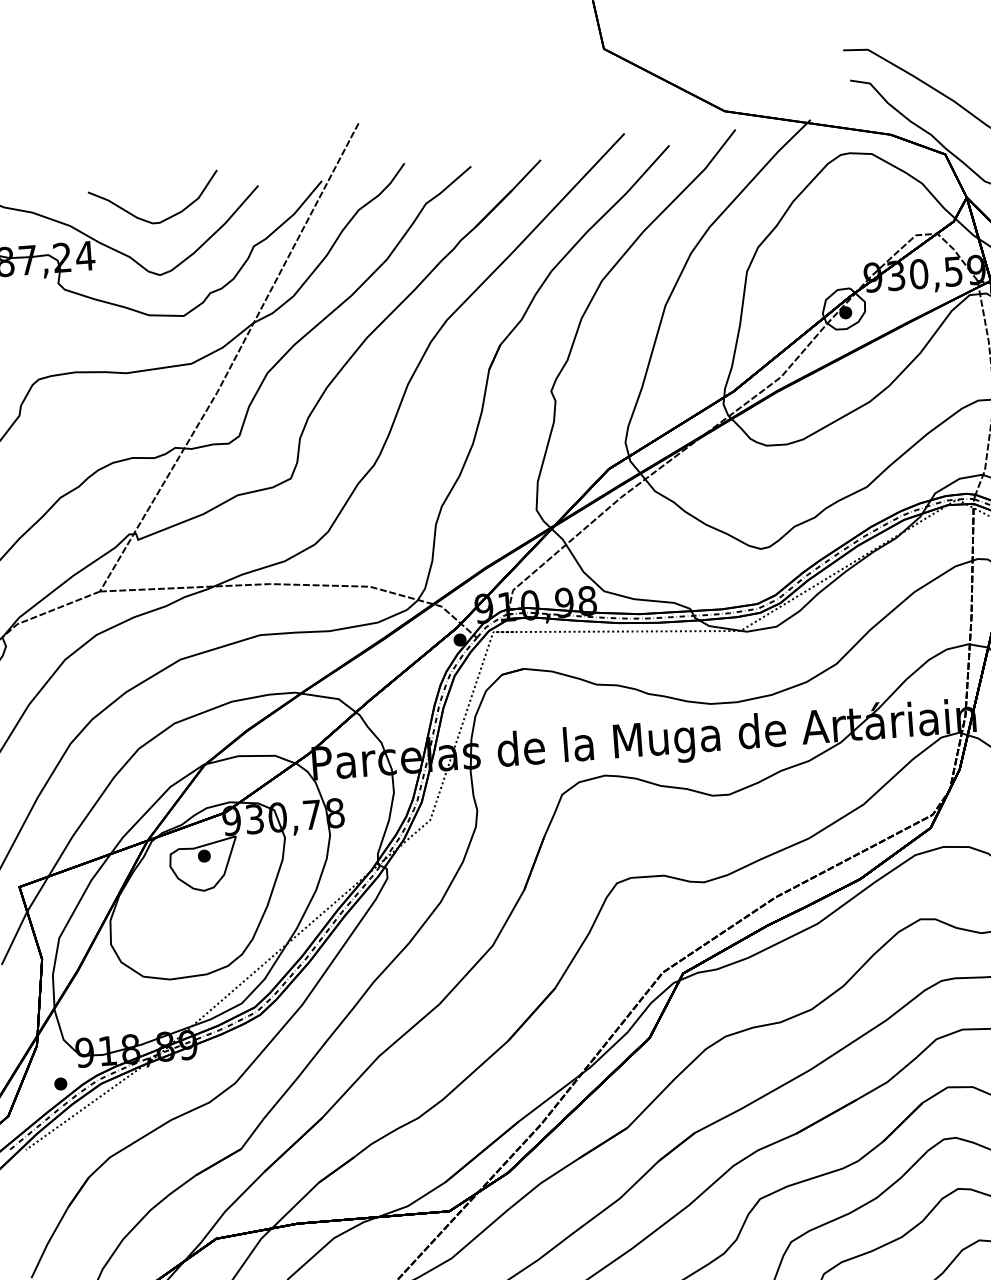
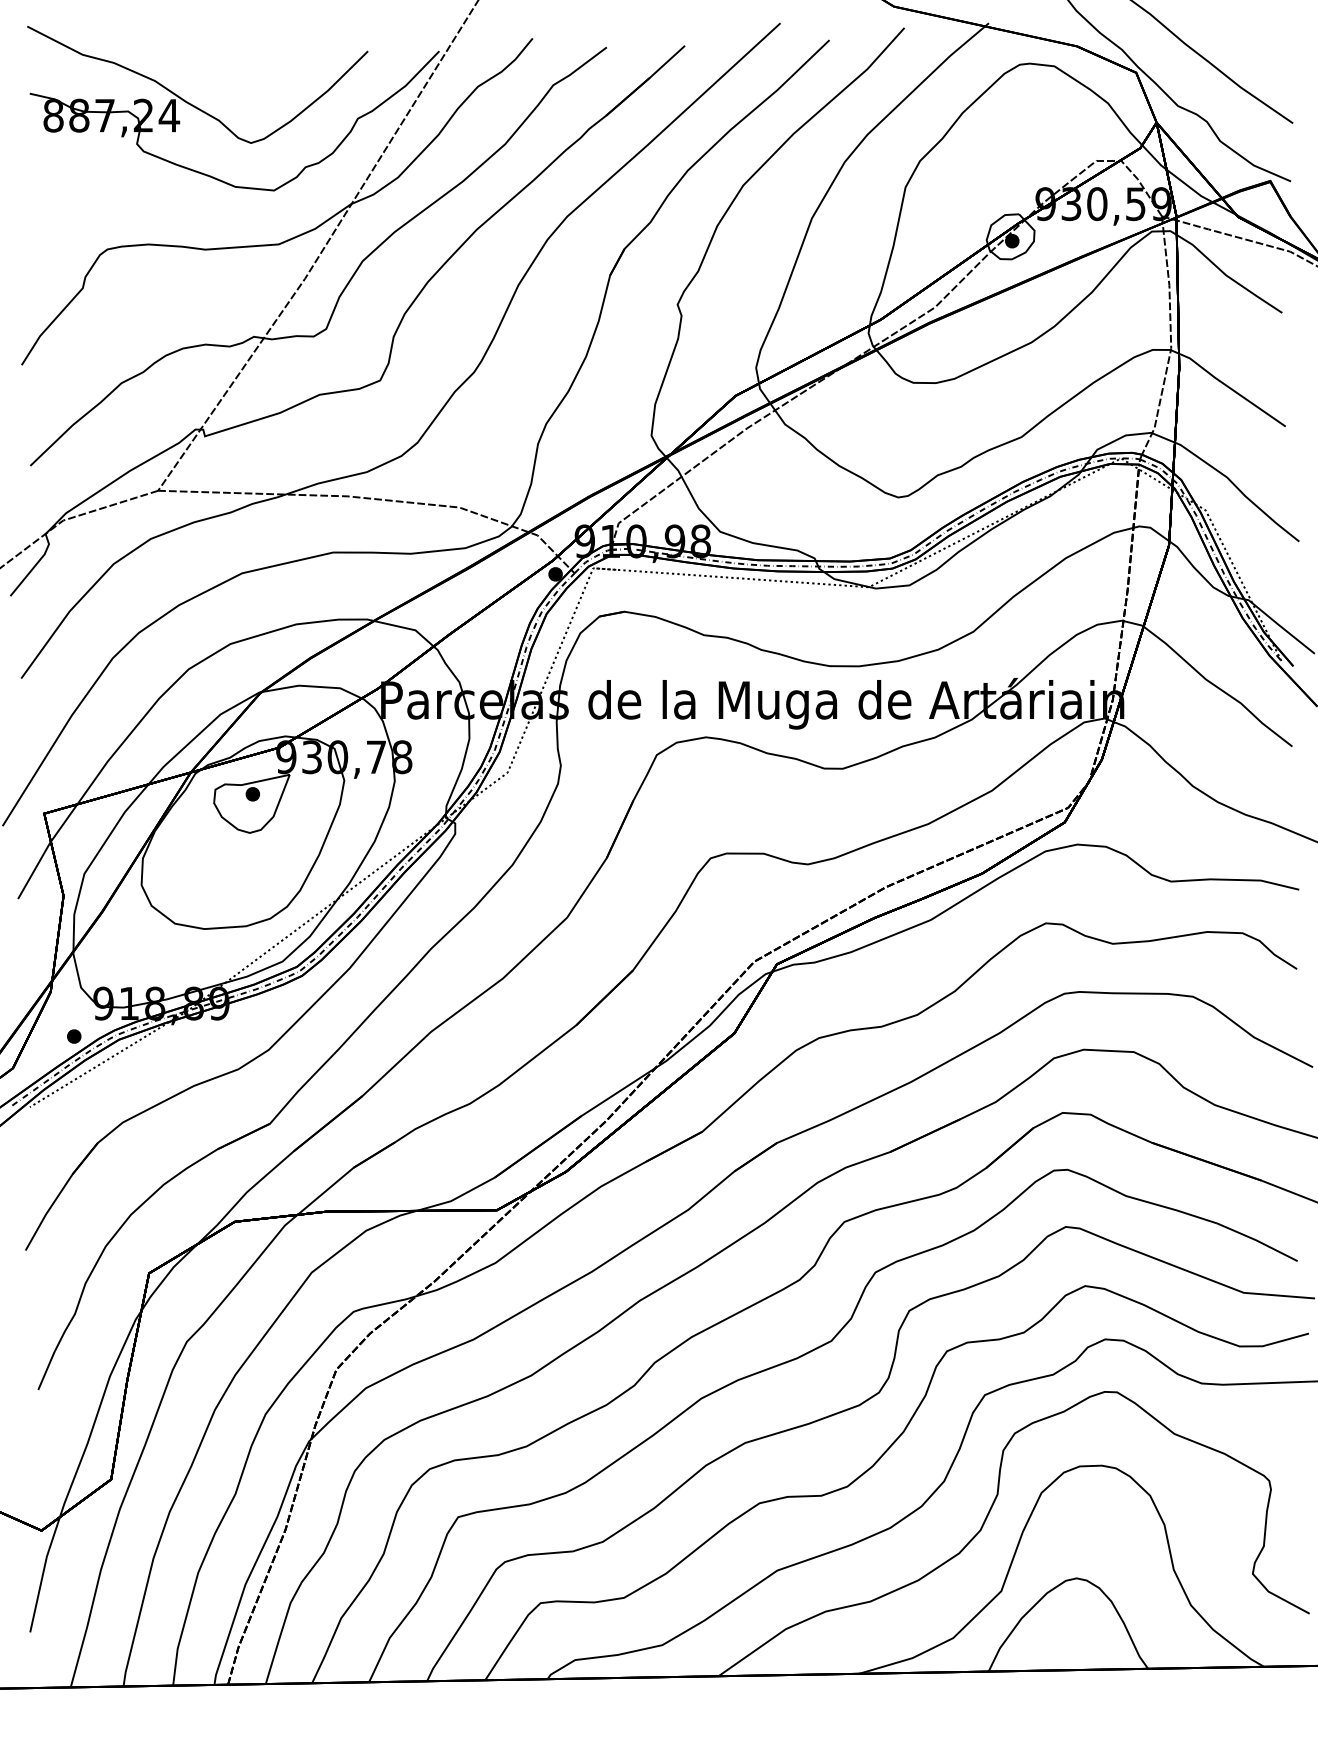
curve: (146, 220) -> (240, 80), removed

